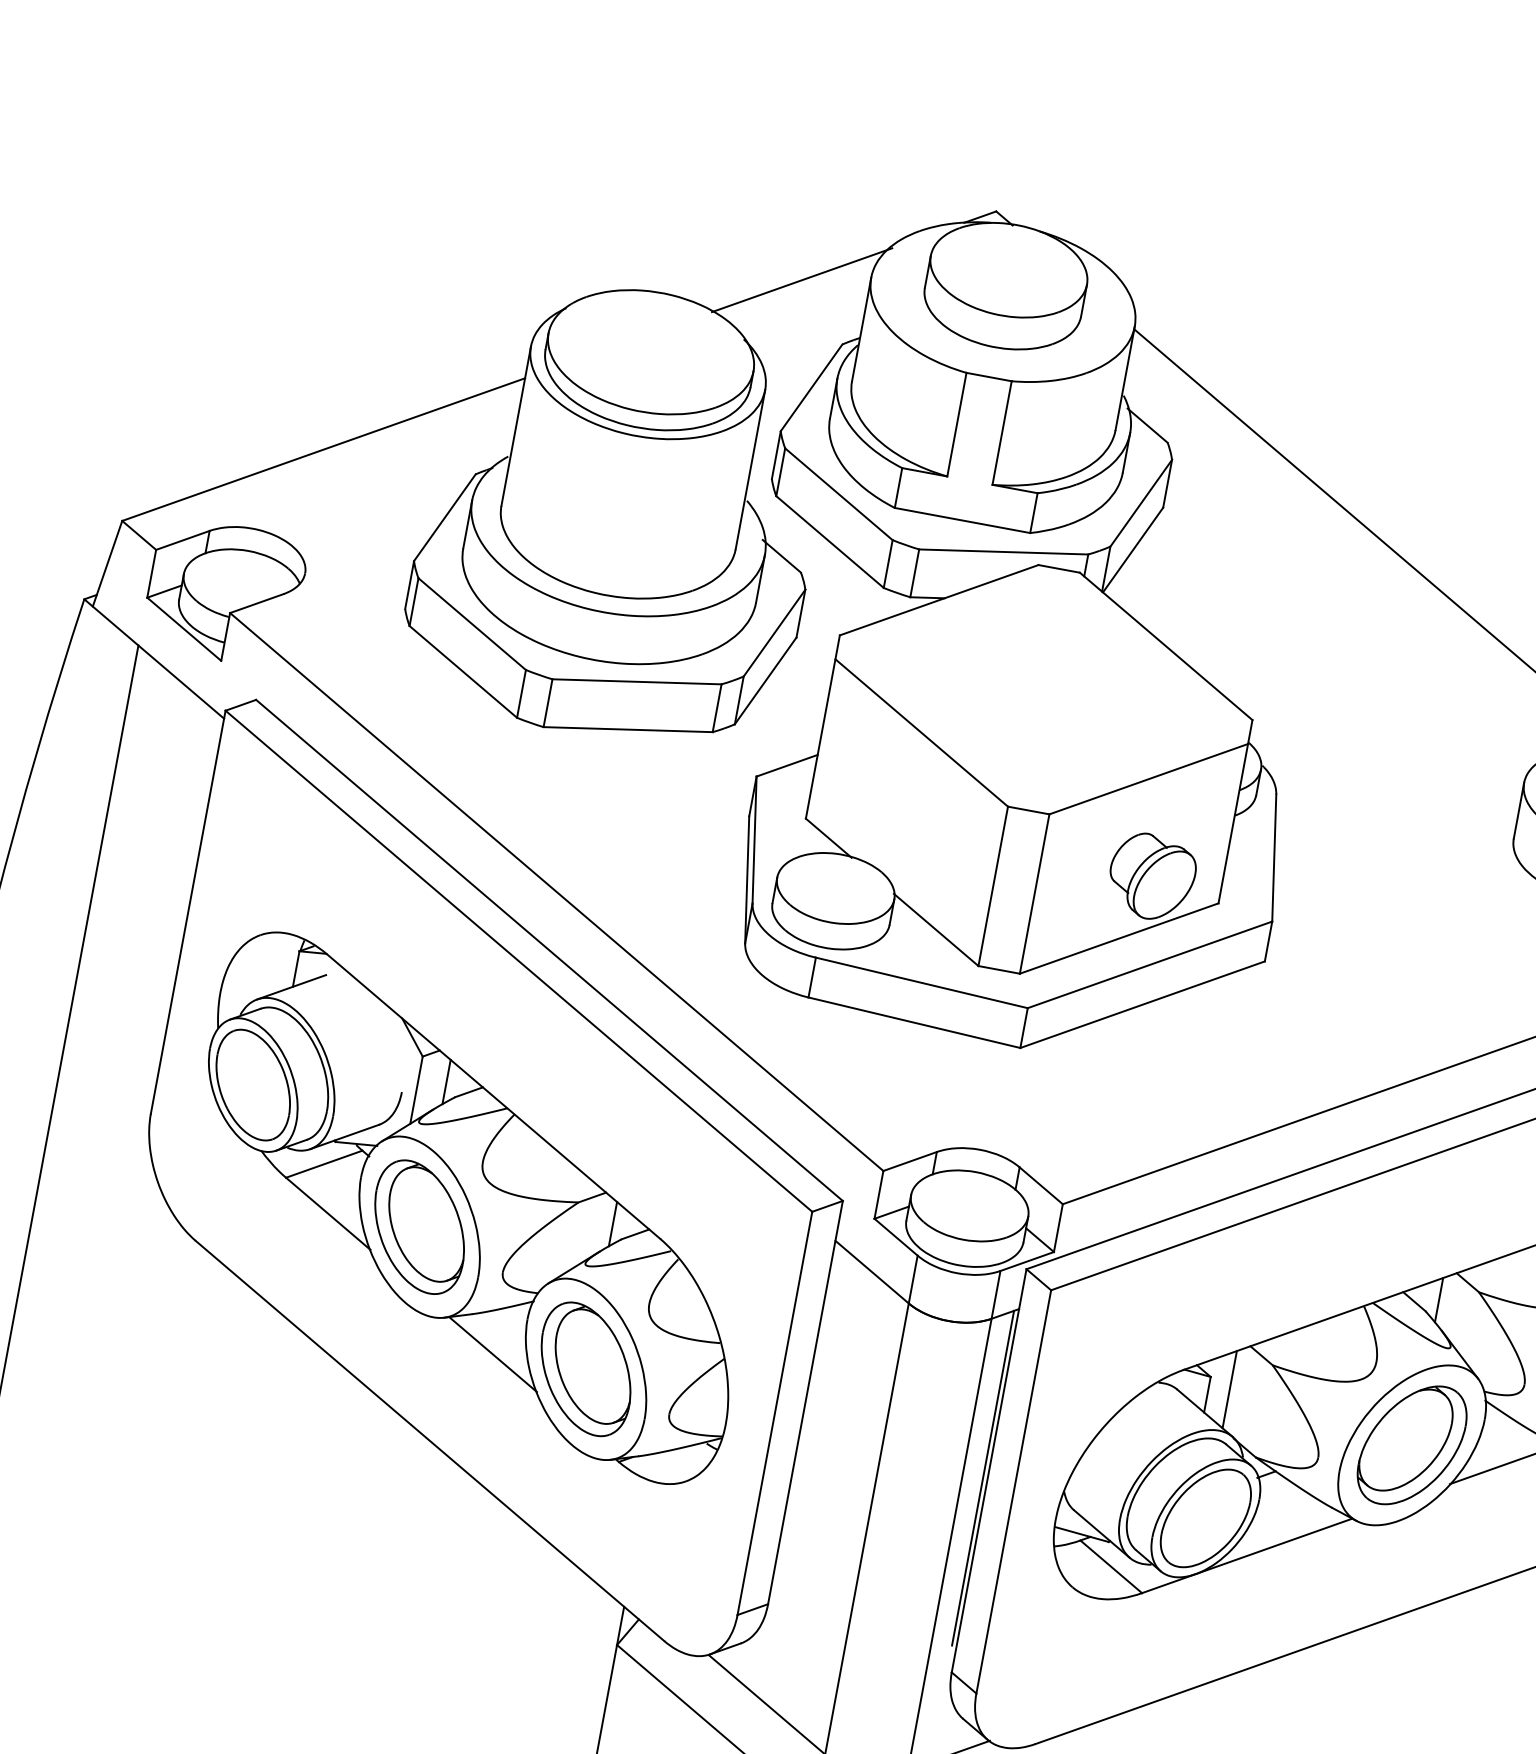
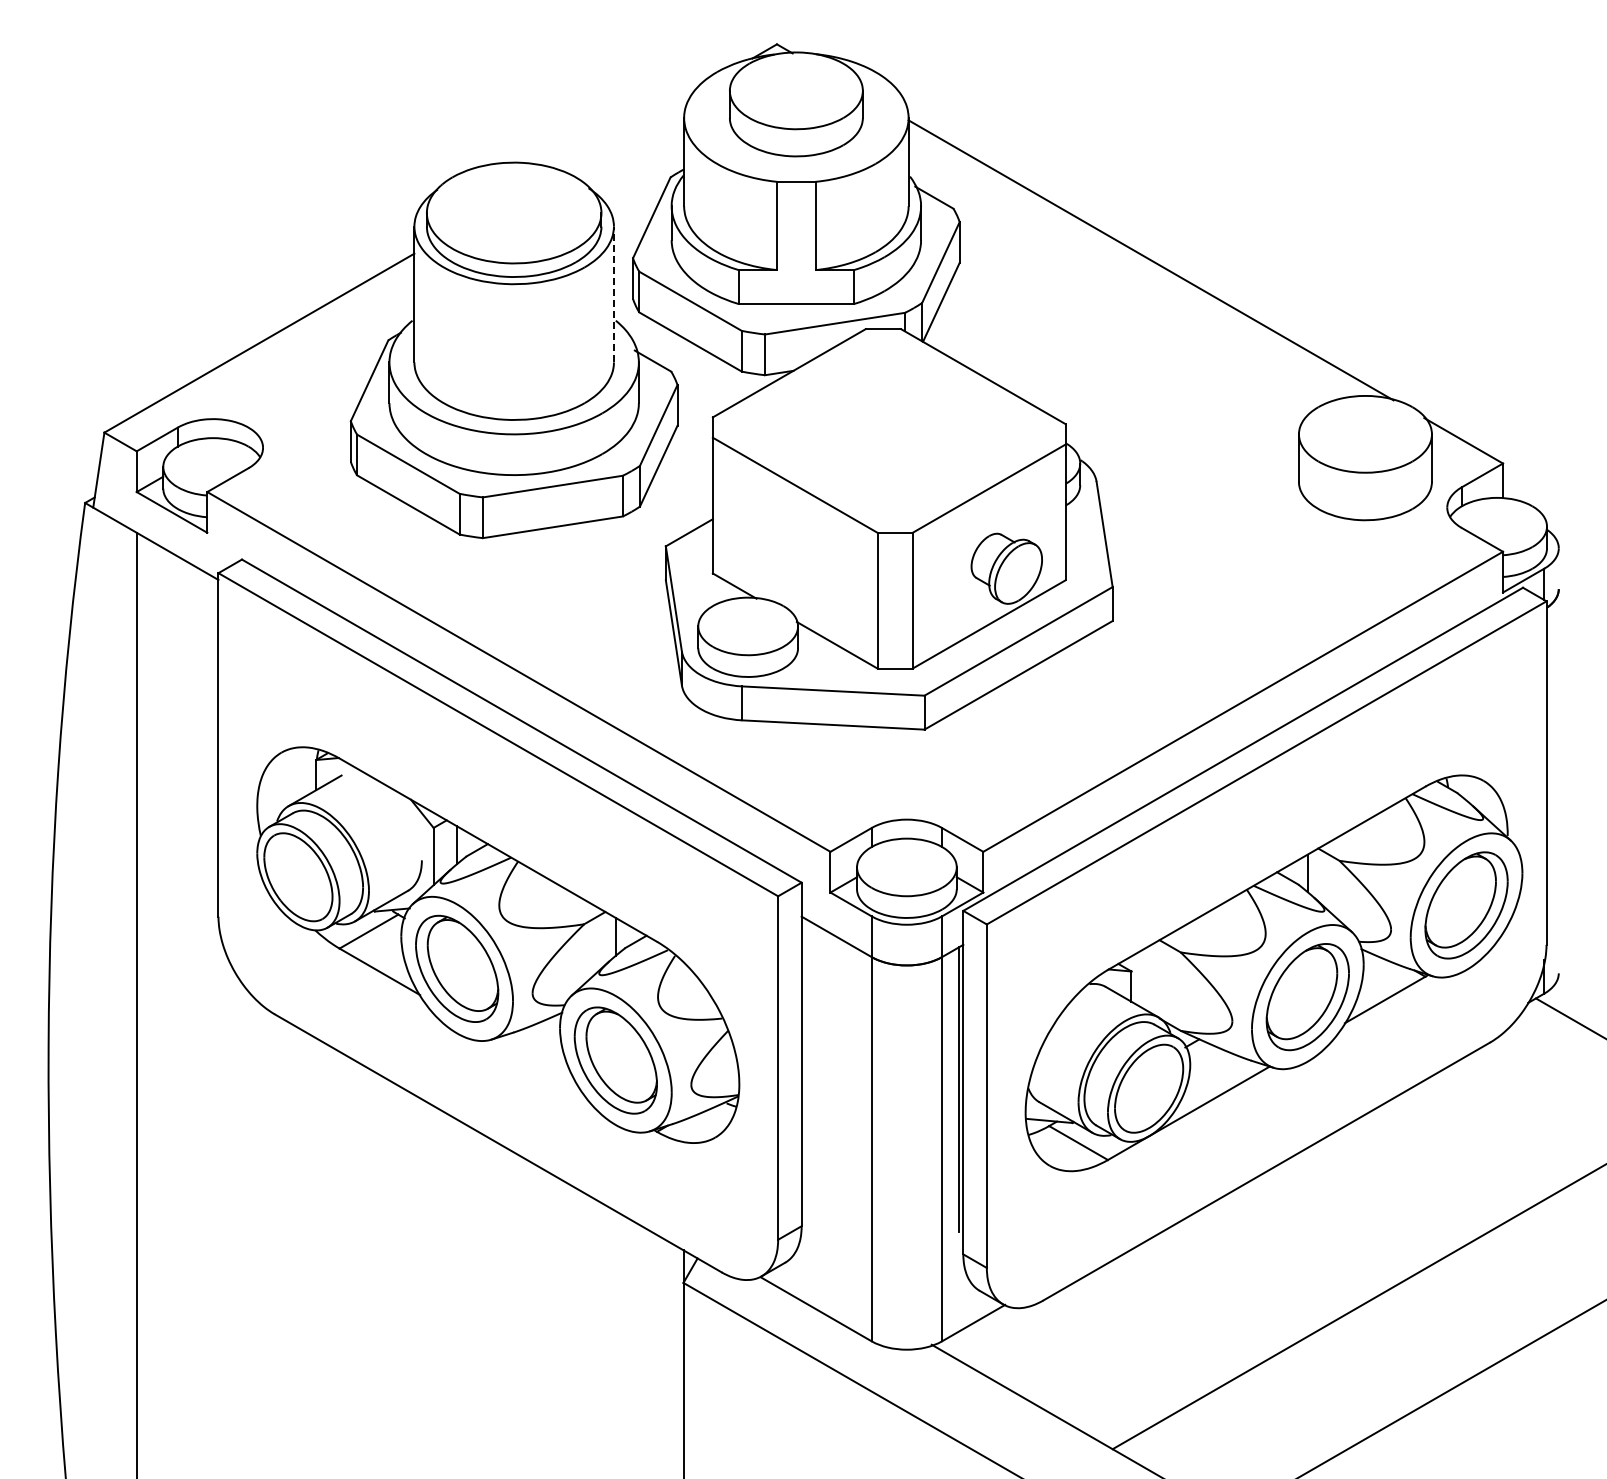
line: (802, 280) -> (627, 130), removed
line: (749, 469) -> (613, 294), solid -> dashed
line: (492, 1354) -> (536, 1062), removed
line: (1230, 1389) -> (1149, 978), removed

